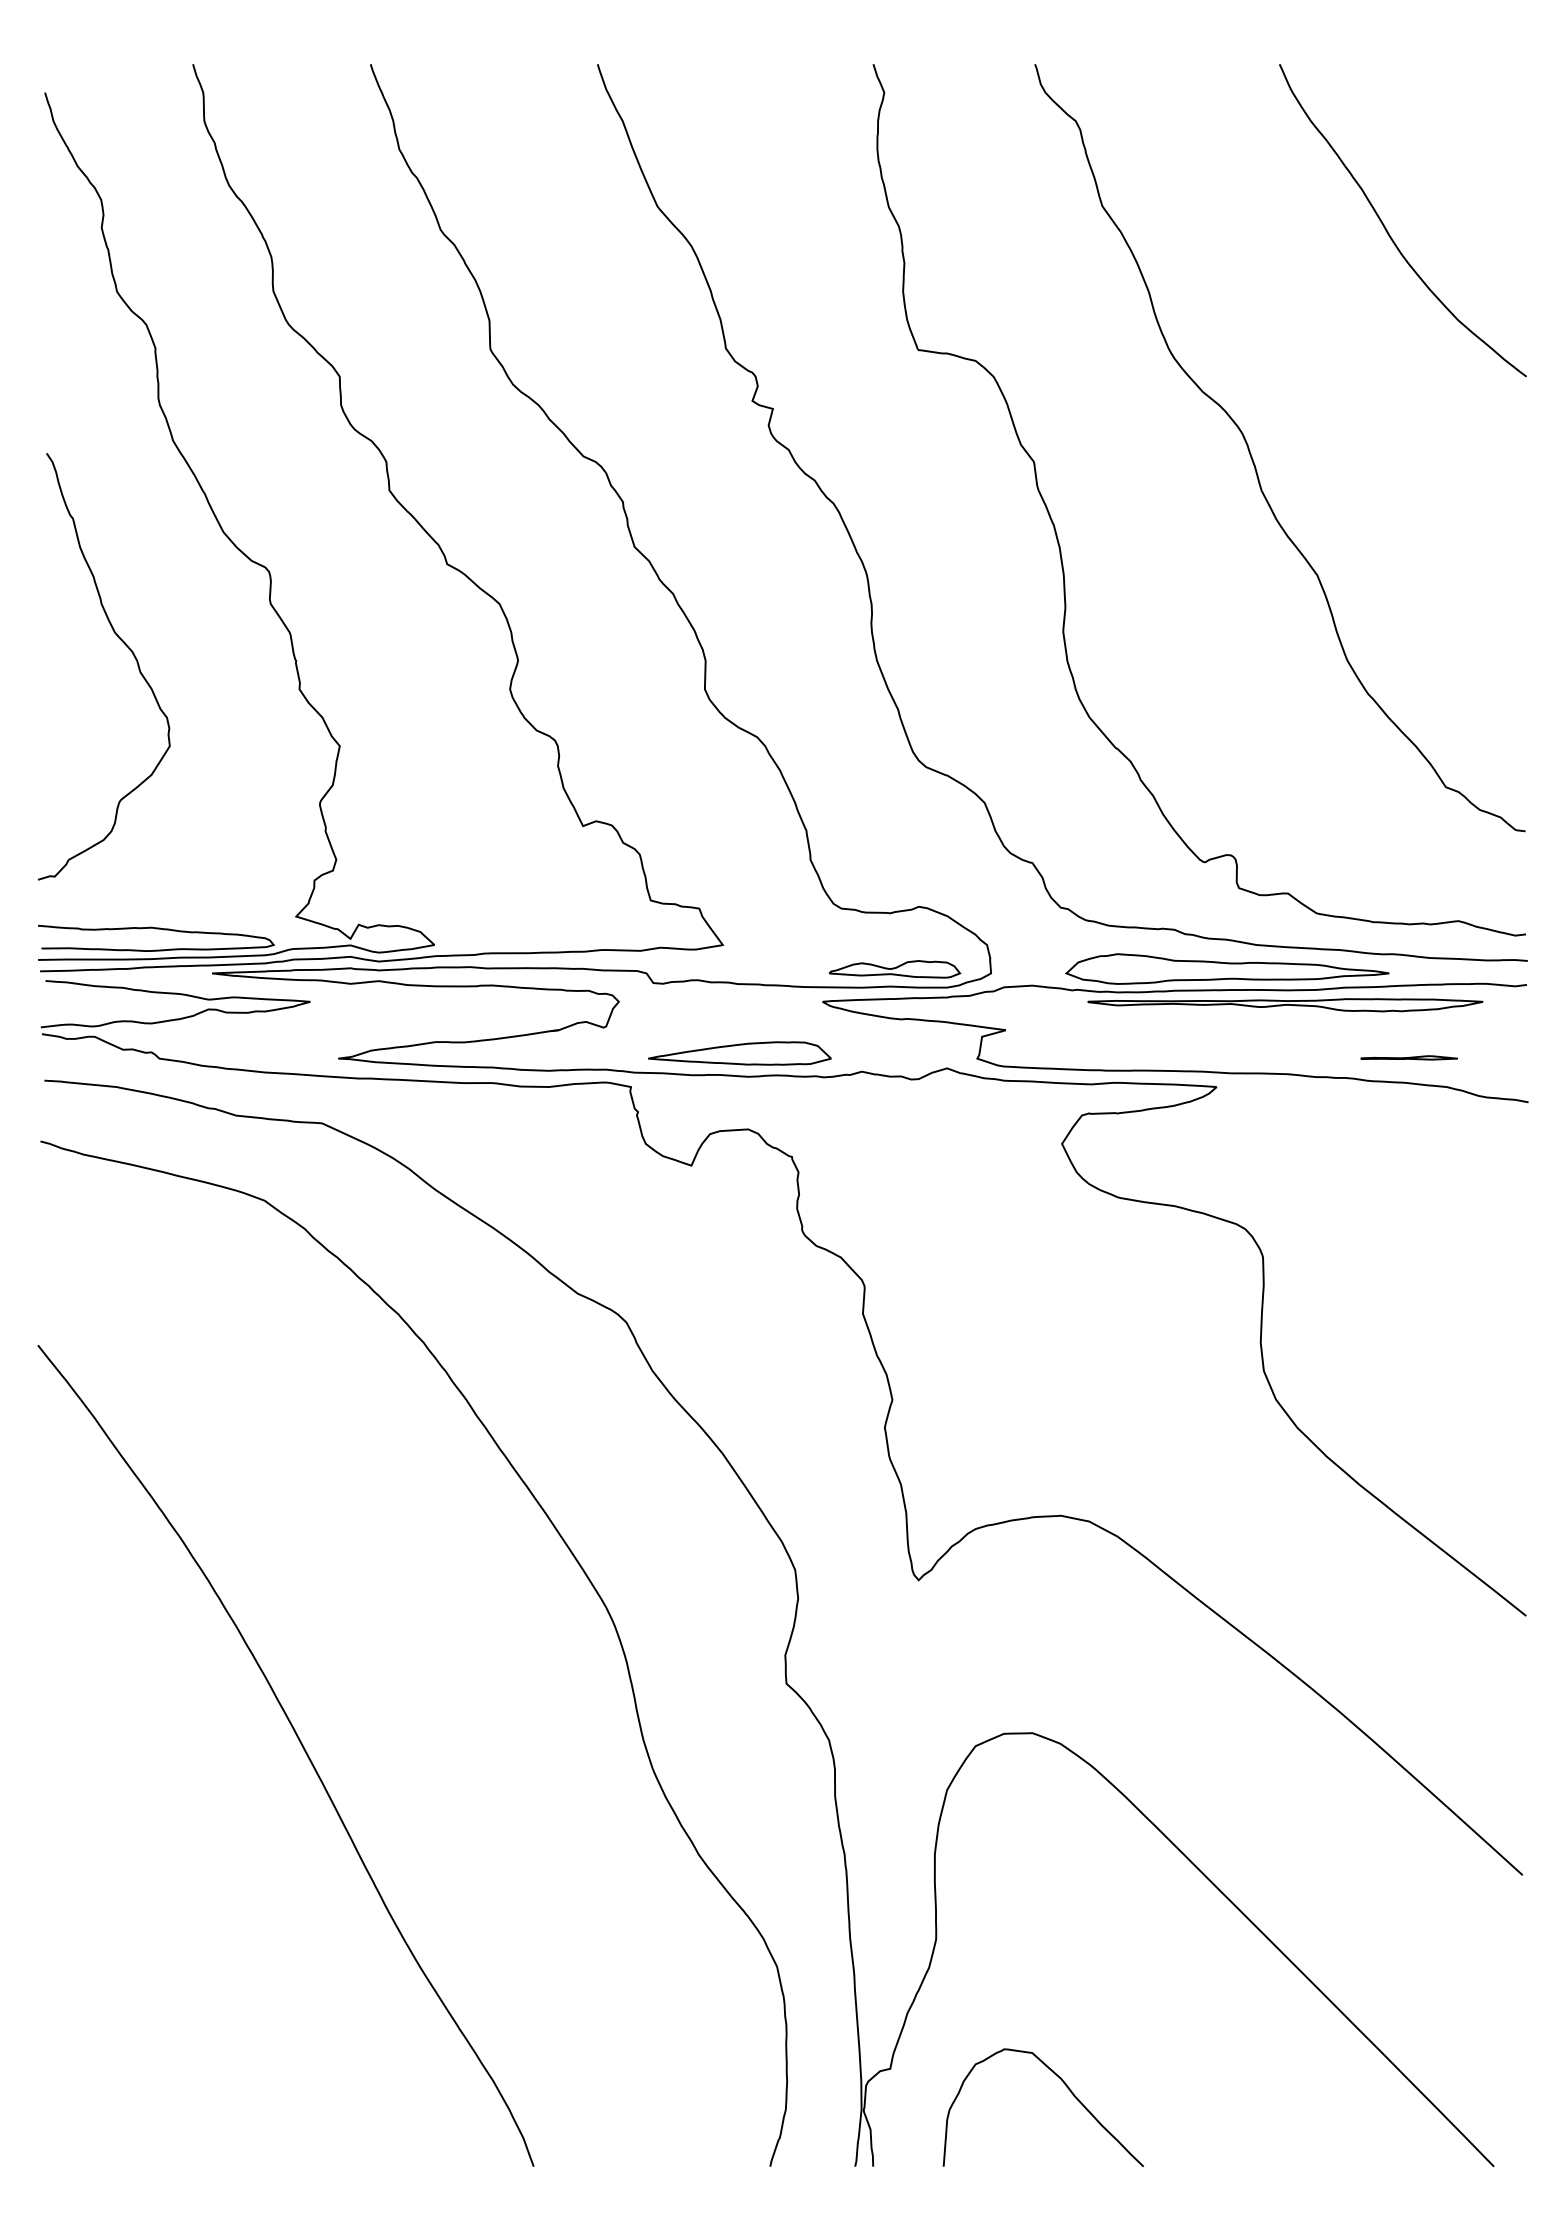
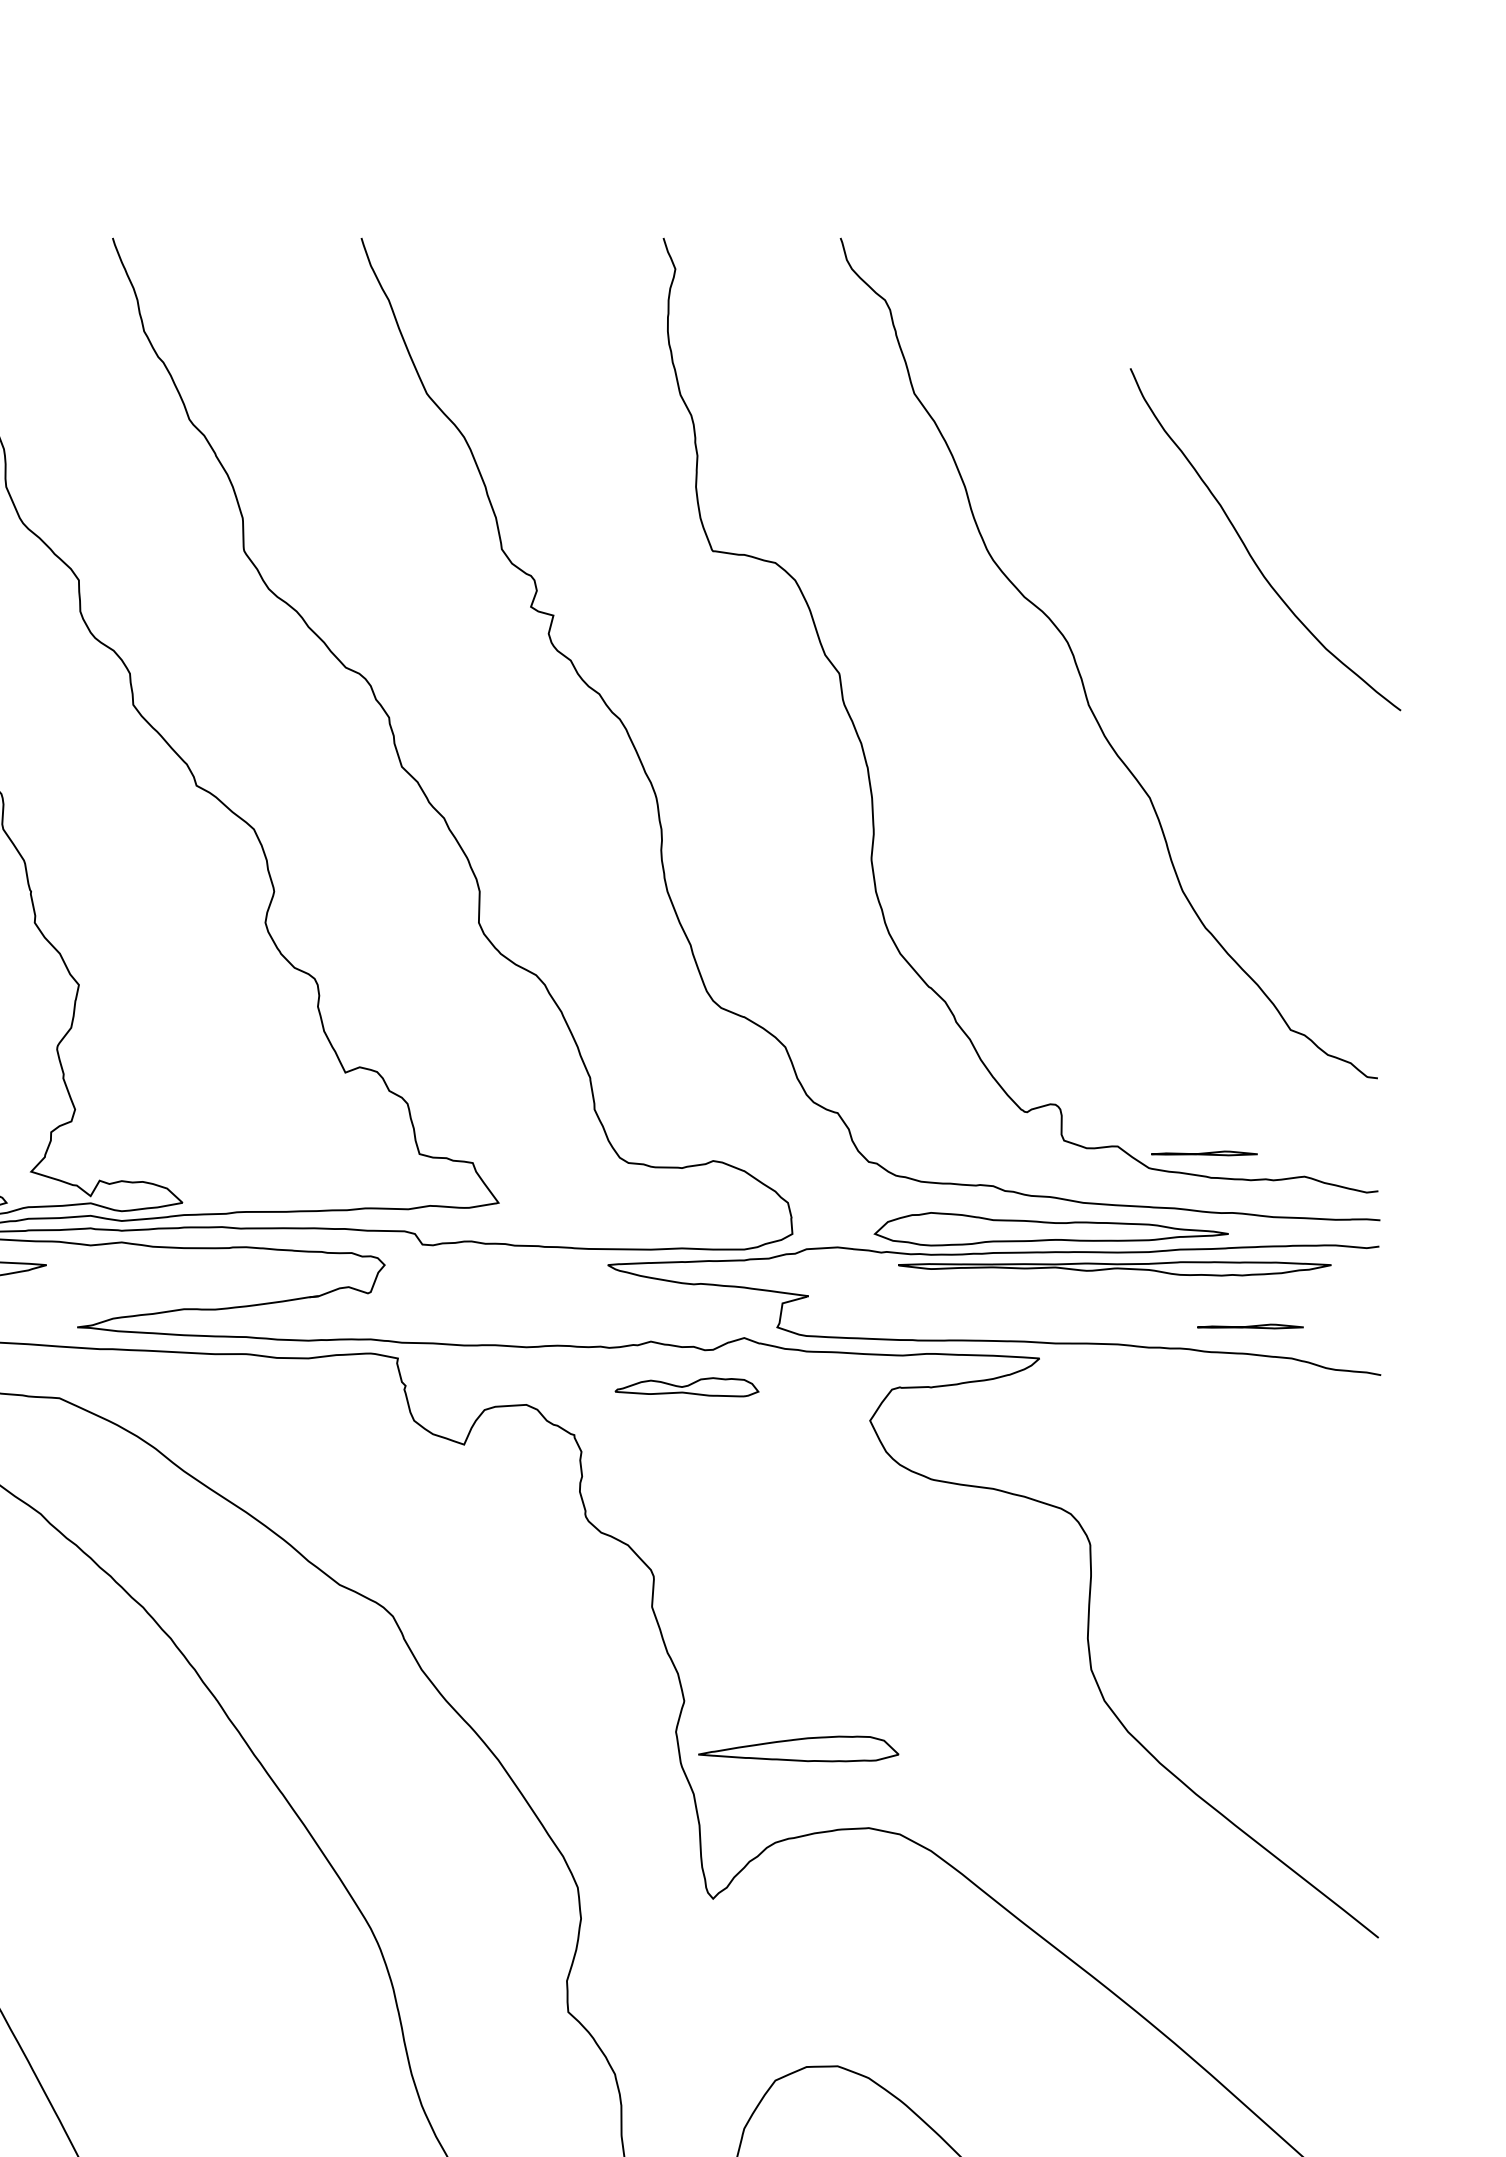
curve: (1388, 231) -> (1249, 551), moved
part: (1366, 899) -> (1203, 1153), added
part: (895, 969) -> (687, 1387), moved
part: (739, 1053) -> (798, 1748), moved

